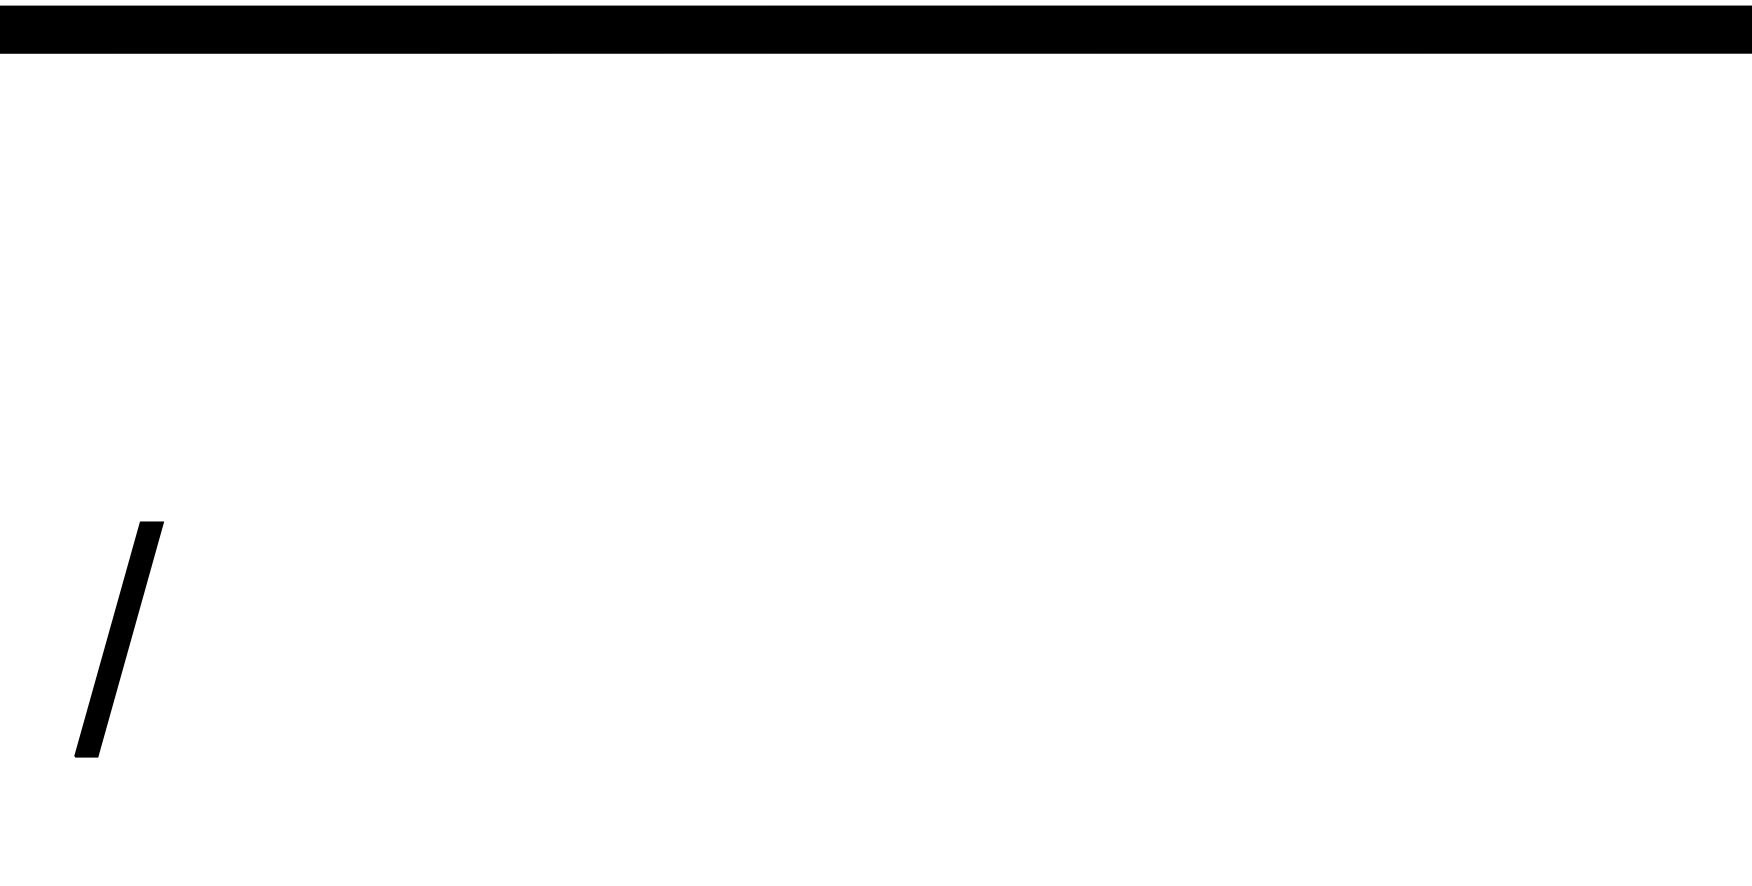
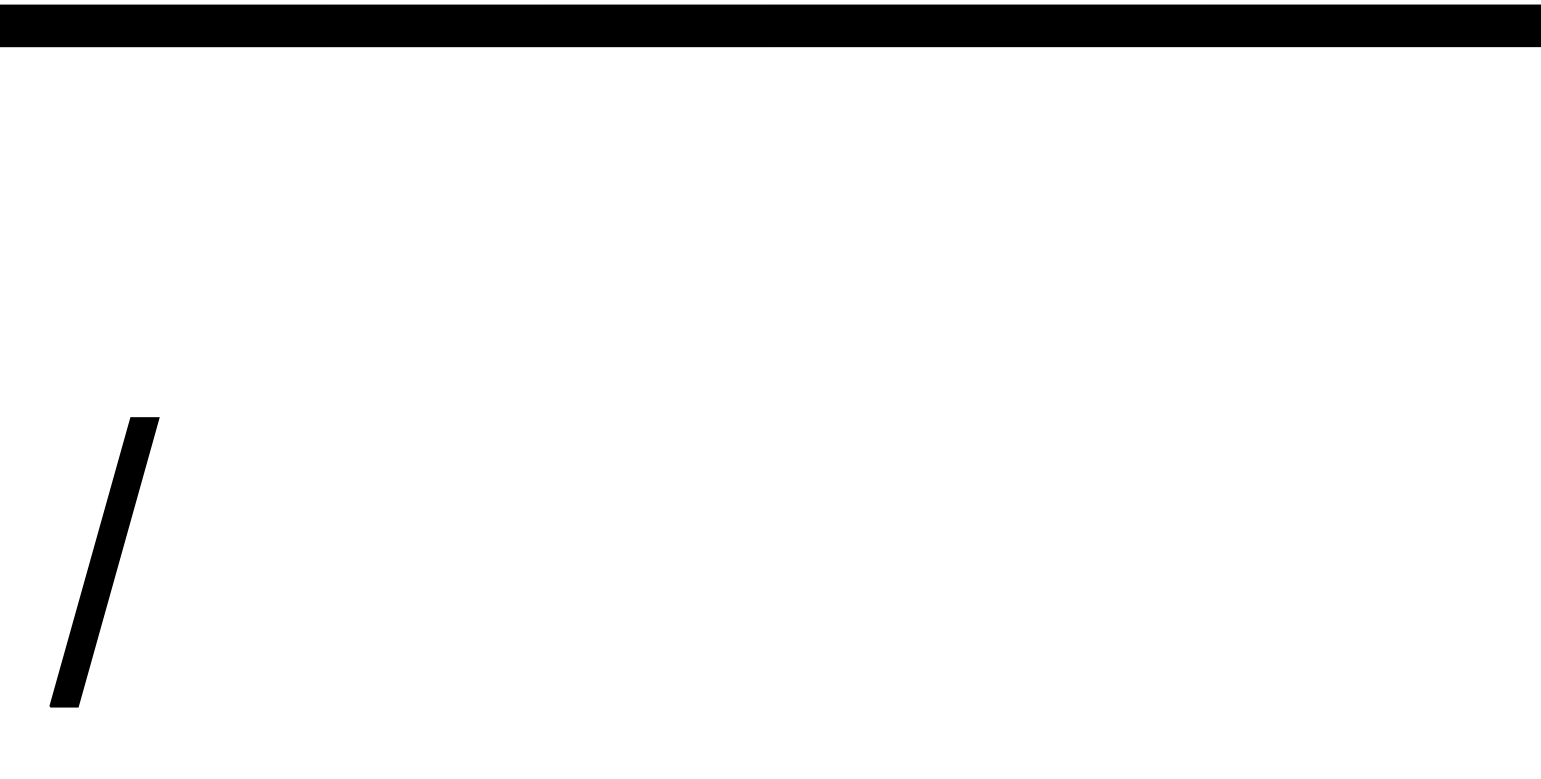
part: (118, 639) -> (104, 562), size x1.4

